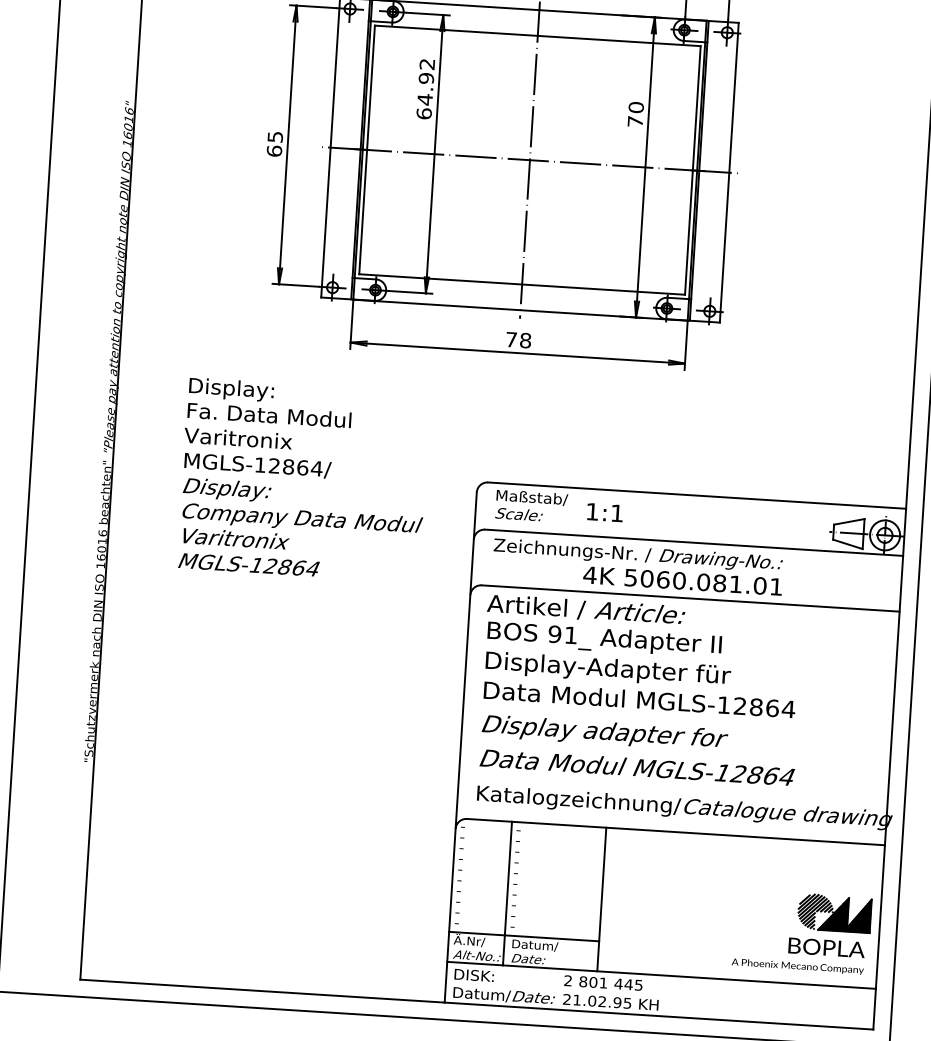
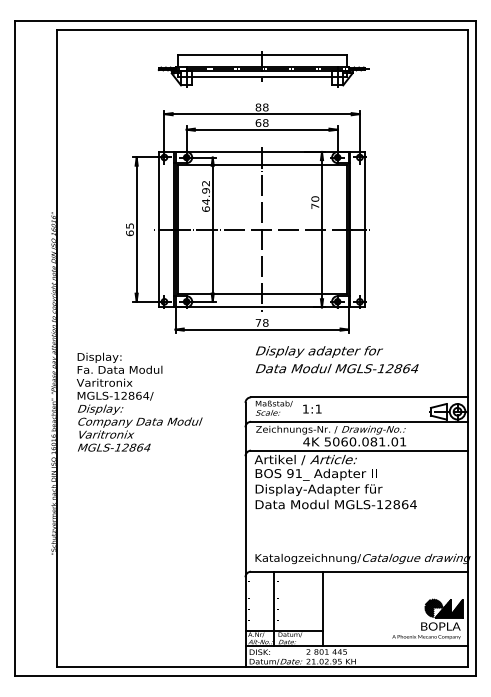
text: (303, 478) -> (139, 401), moved
text: (638, 749) -> (337, 359), moved

